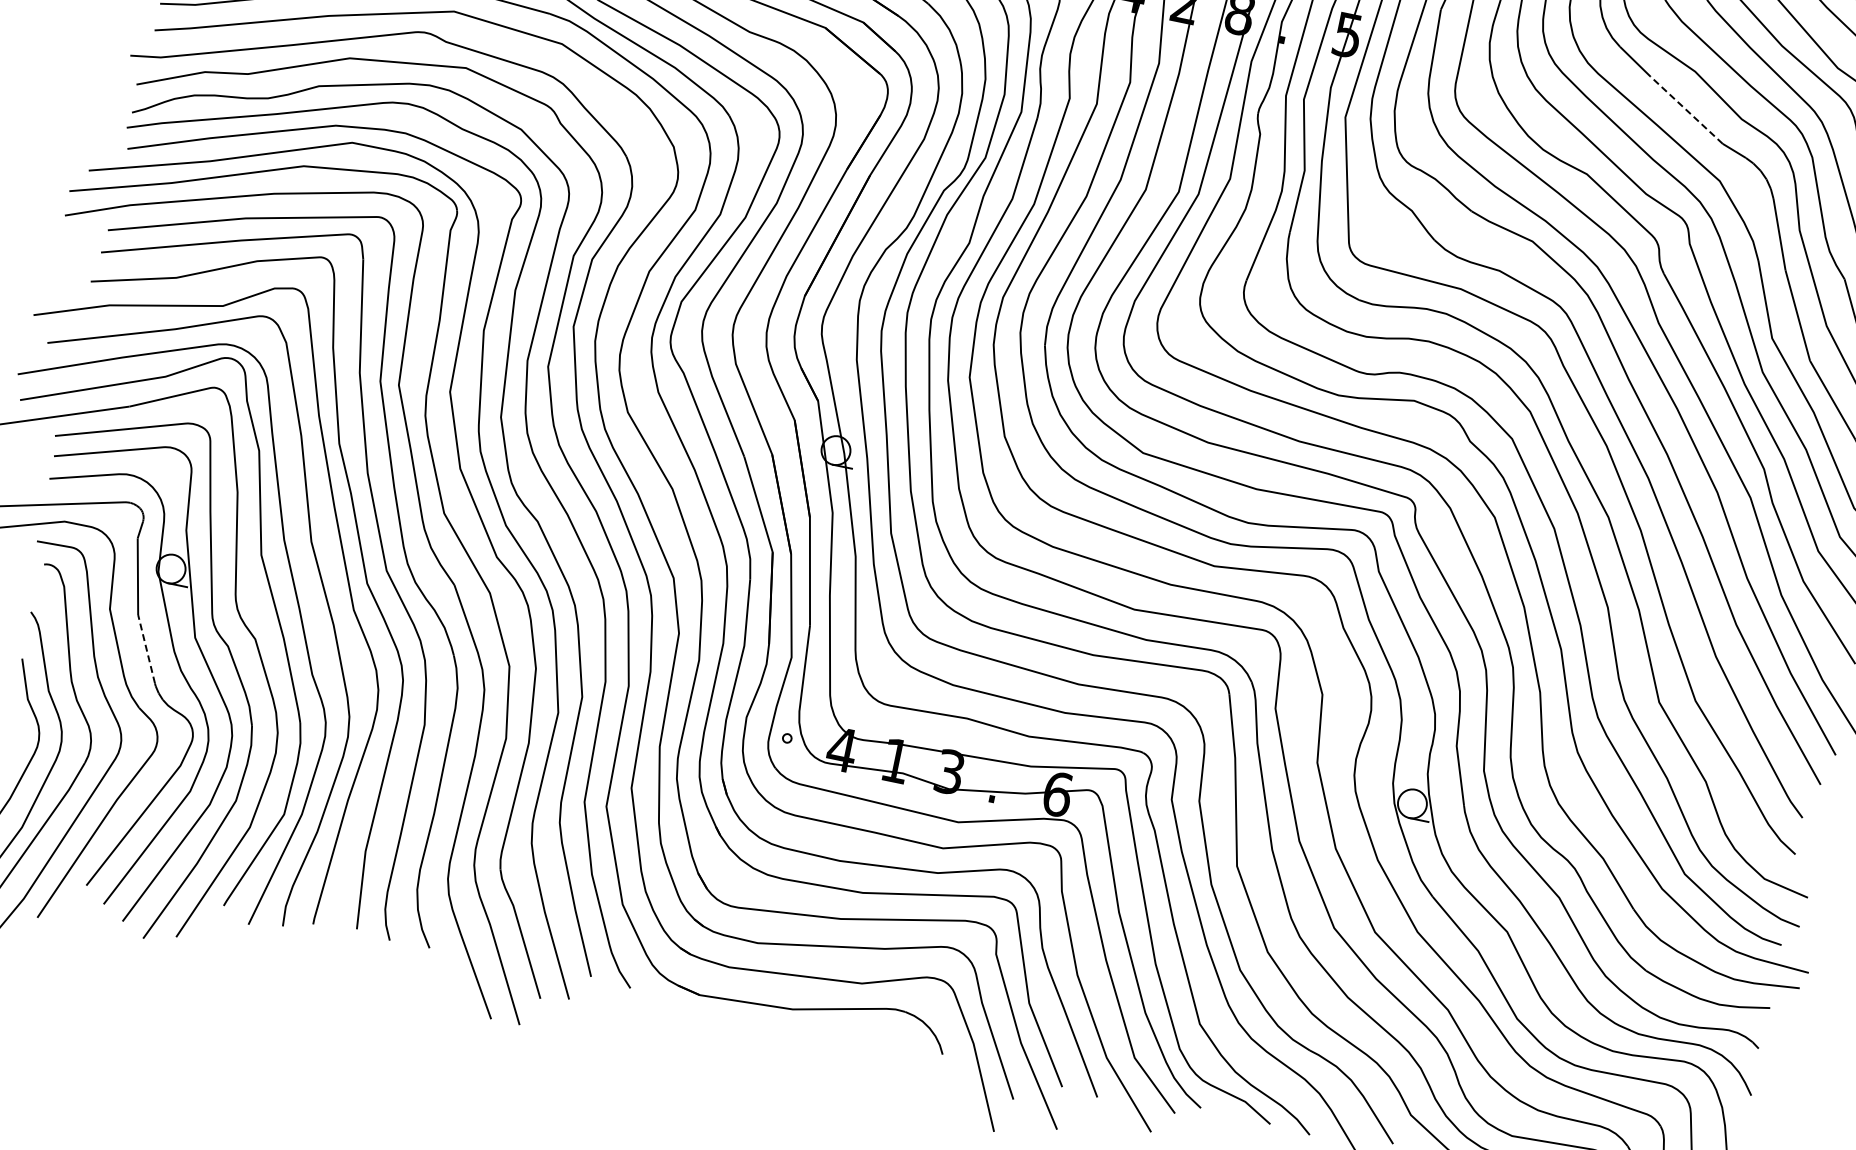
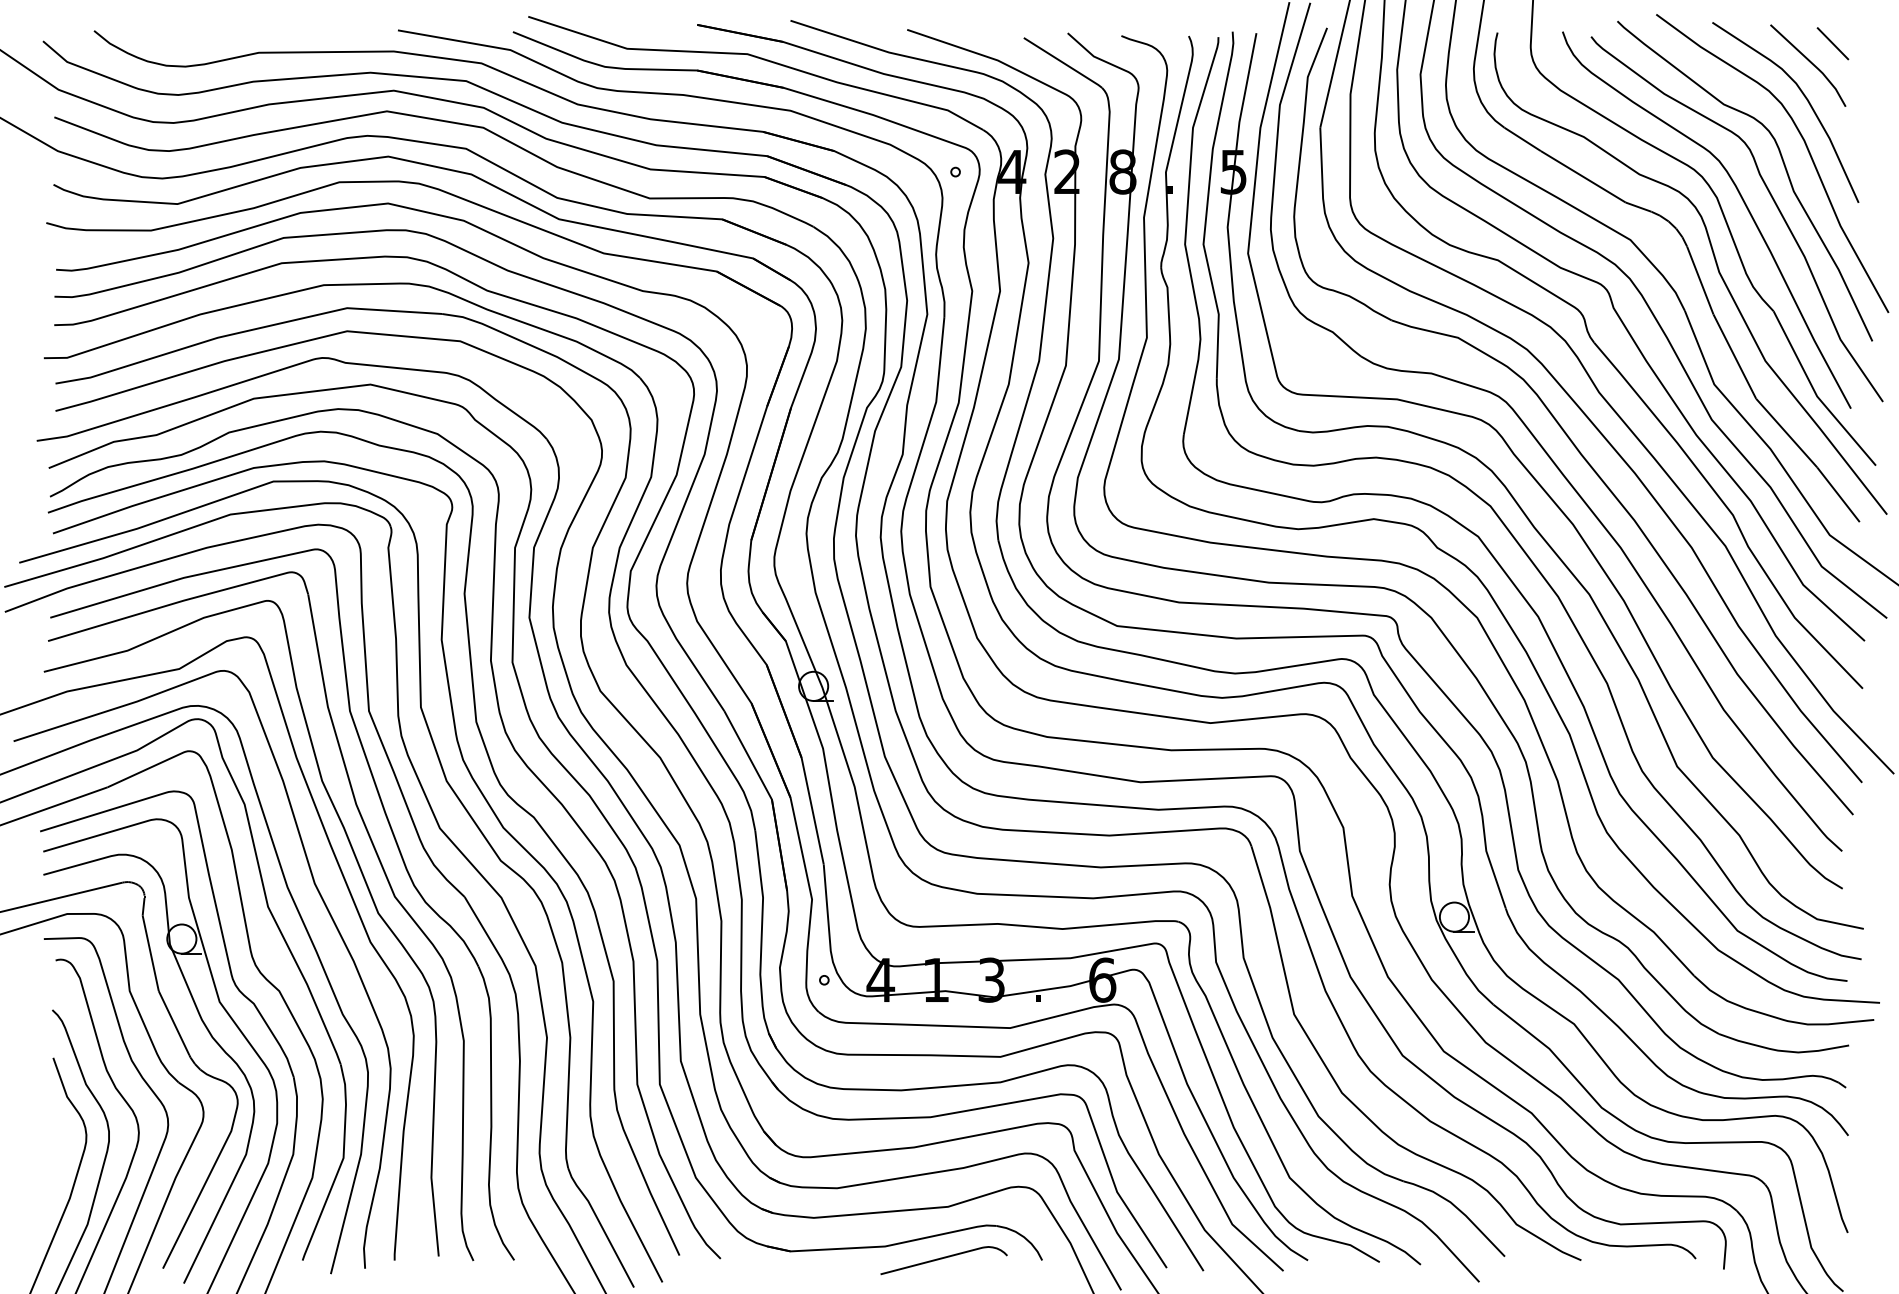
line: (1686, 109) -> (1583, 176), dashed -> solid
line: (146, 648) -> (173, 1022), dashed -> solid
curve: (845, 1033) -> (942, 1259), added

